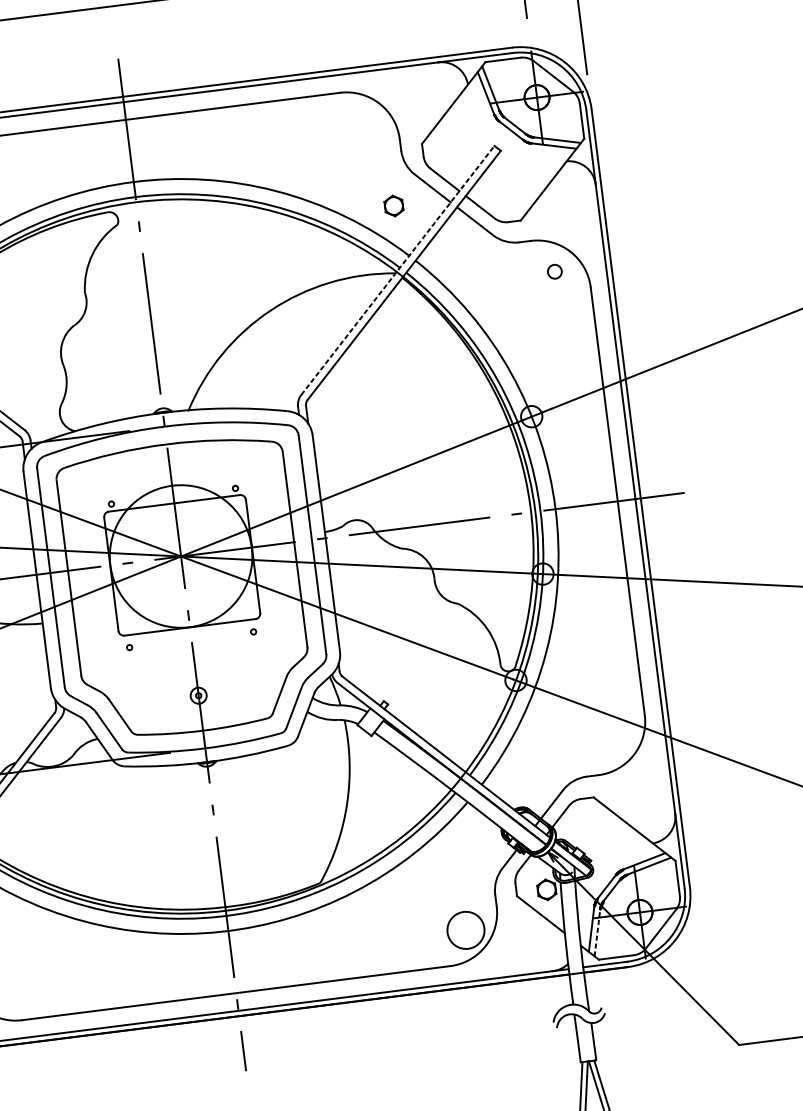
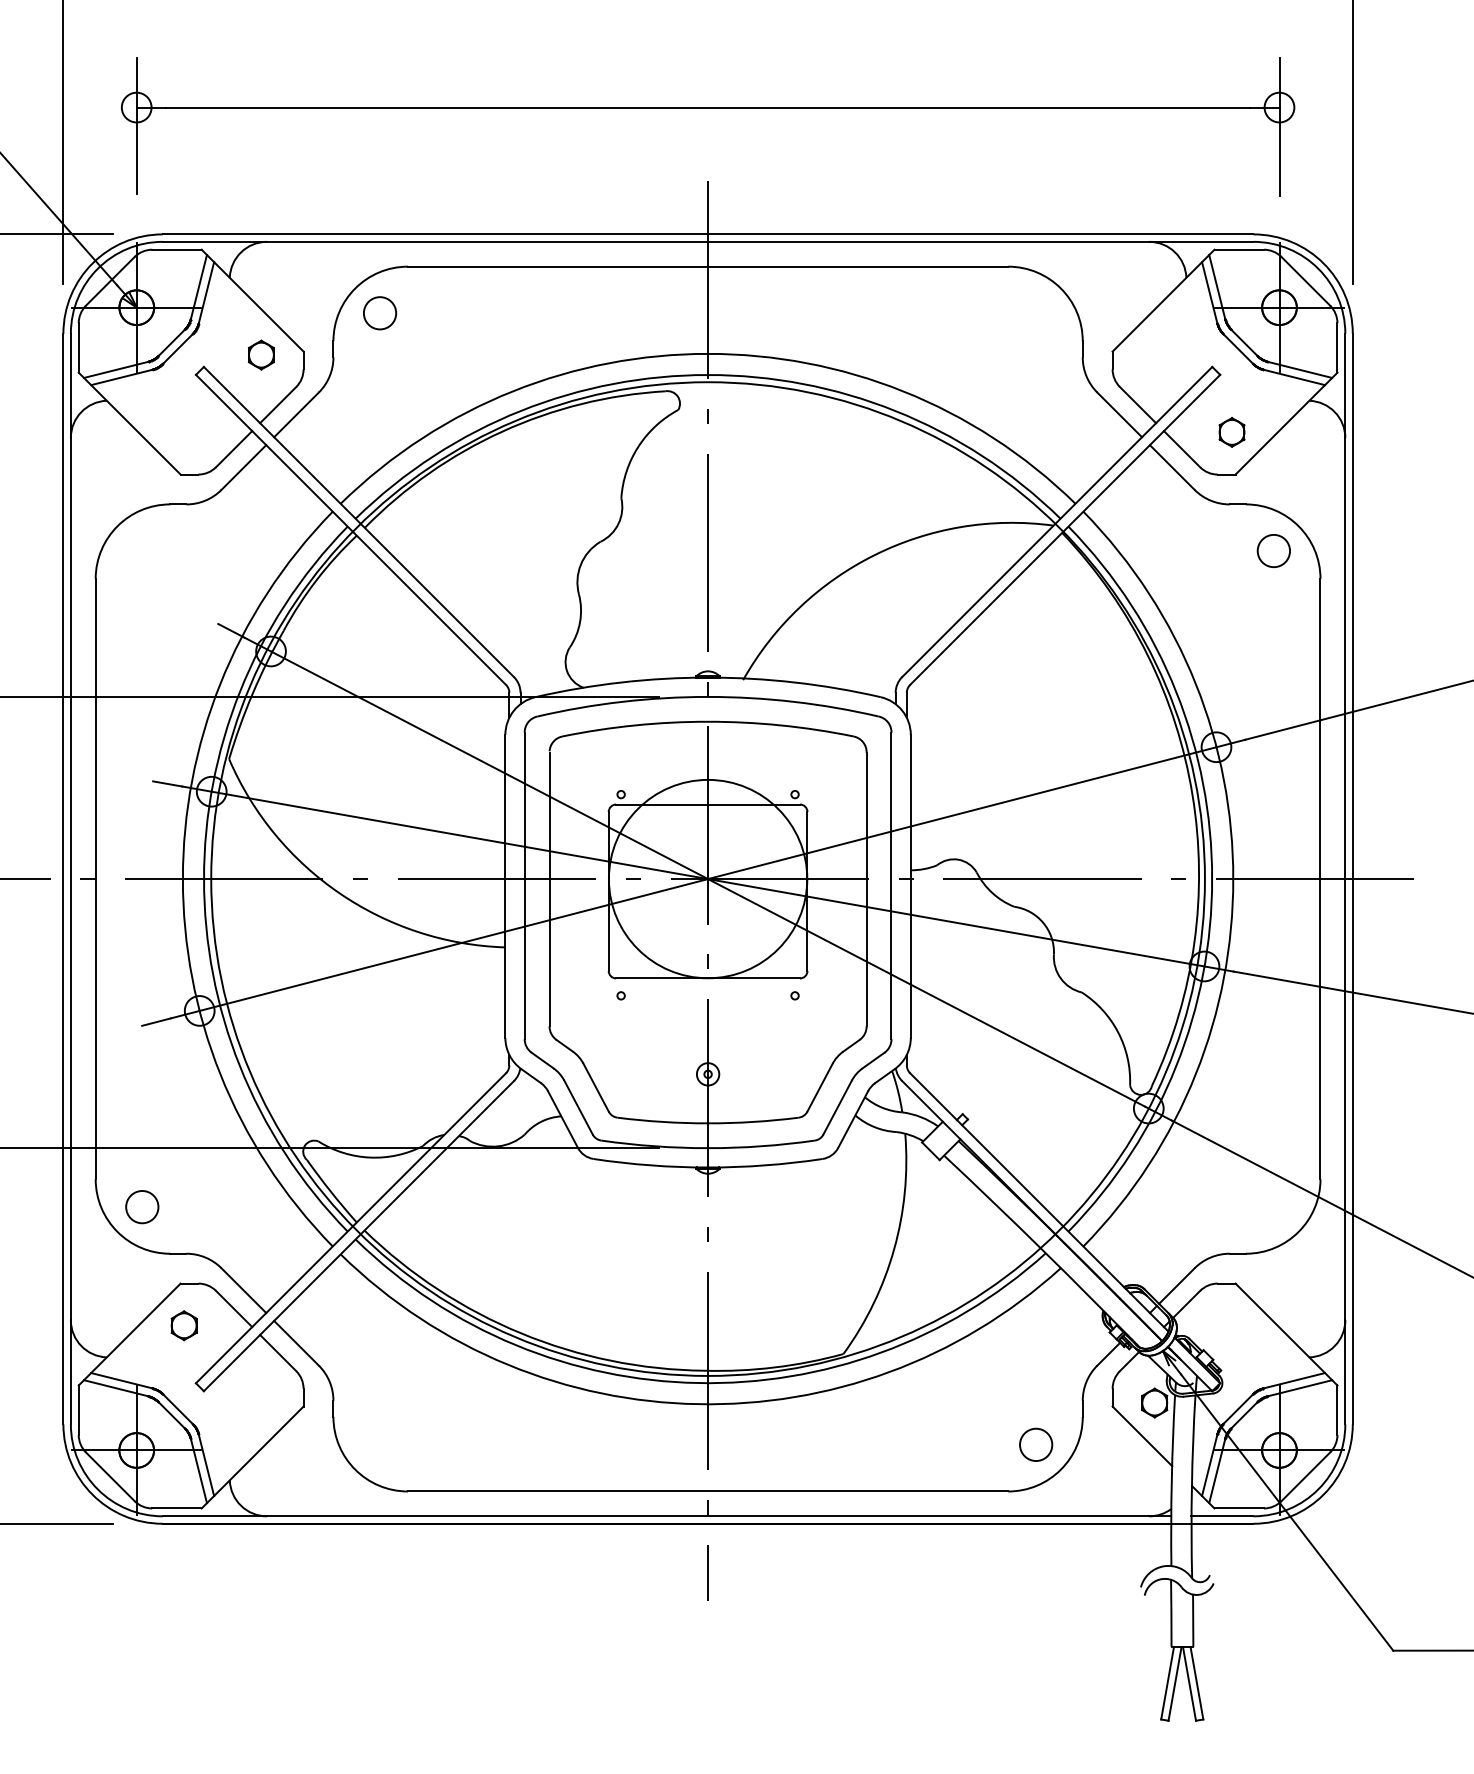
part: (393, 206) -> (1231, 432), moved
line: (398, 270) -> (1057, 521), dashed -> solid
circle: (554, 272) -> (1273, 551), size x1.67
circle: (466, 930) -> (1036, 1444), size x0.62
line: (597, 933) -> (1217, 1471), dashed -> solid

